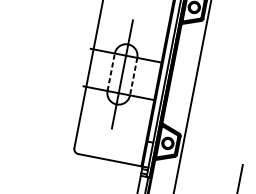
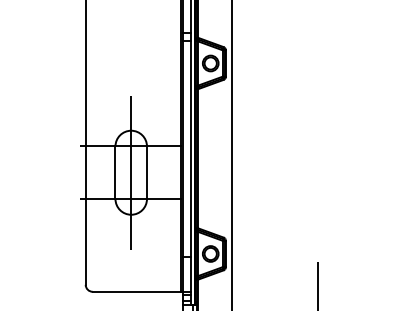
line: (111, 72) -> (115, 172), dashed -> solid
line: (133, 77) -> (147, 173), dashed -> solid

